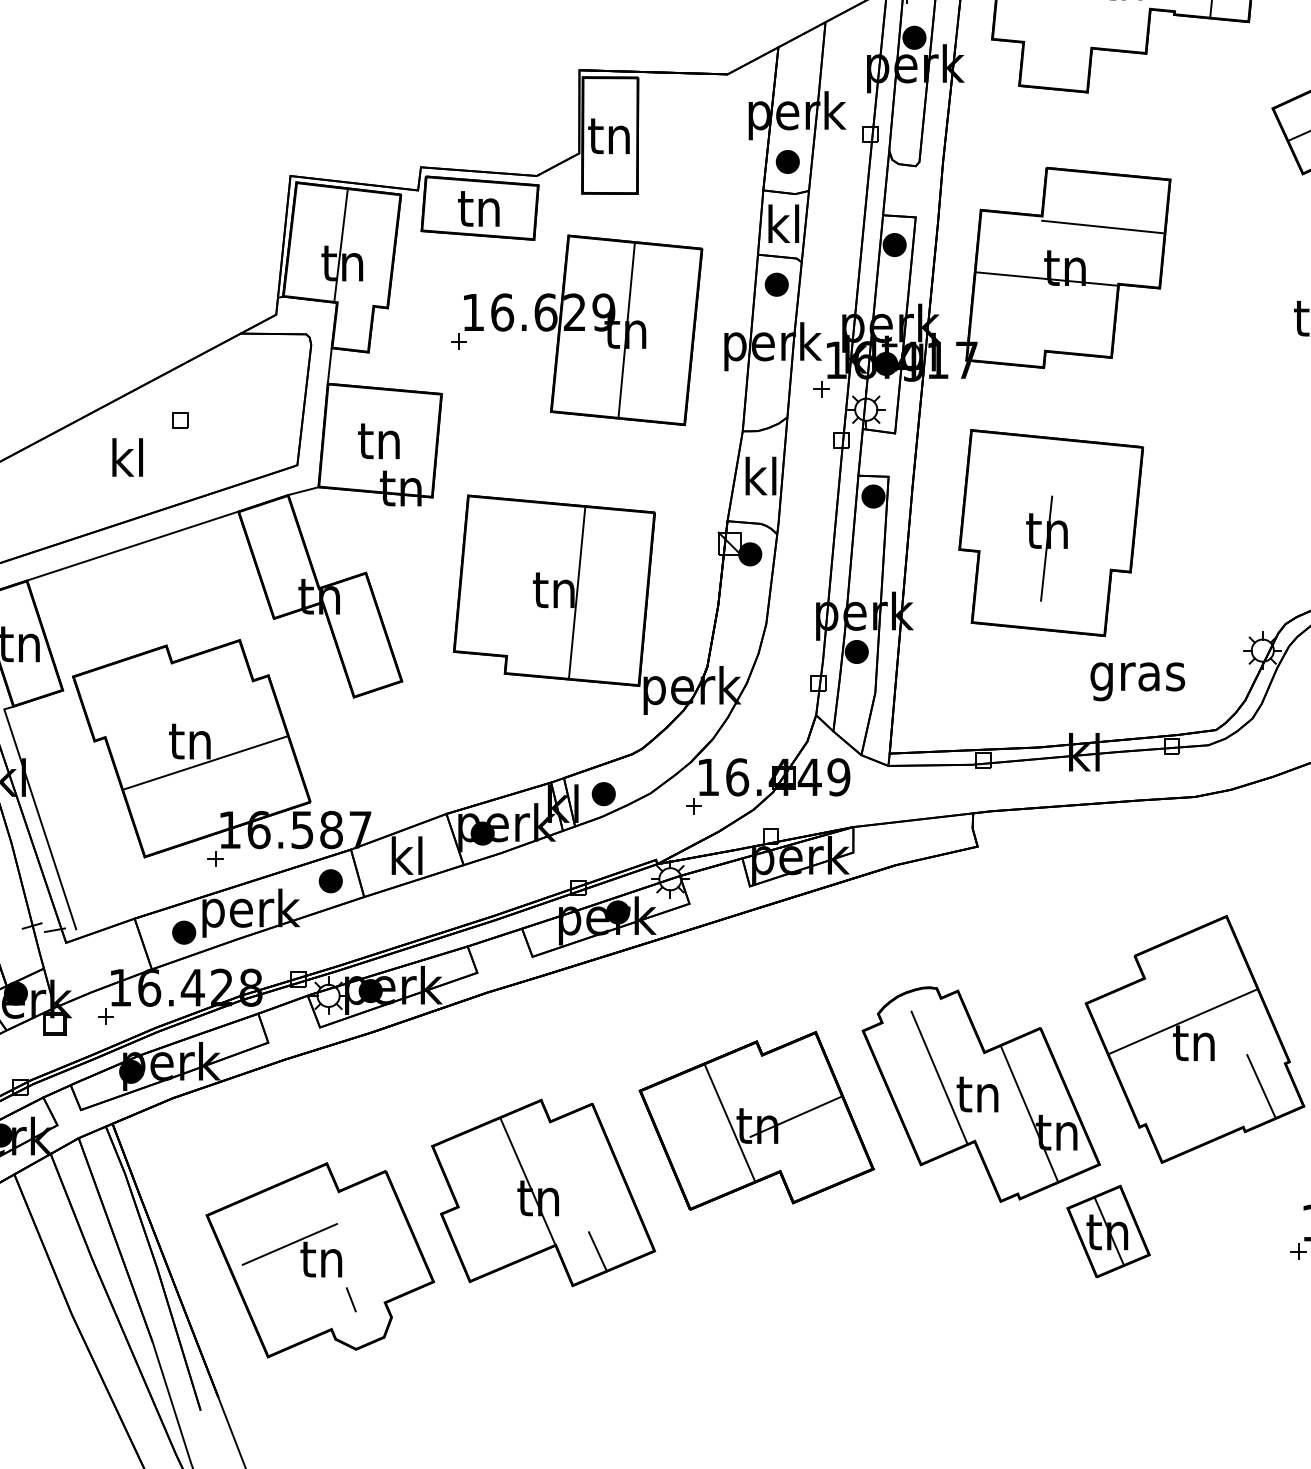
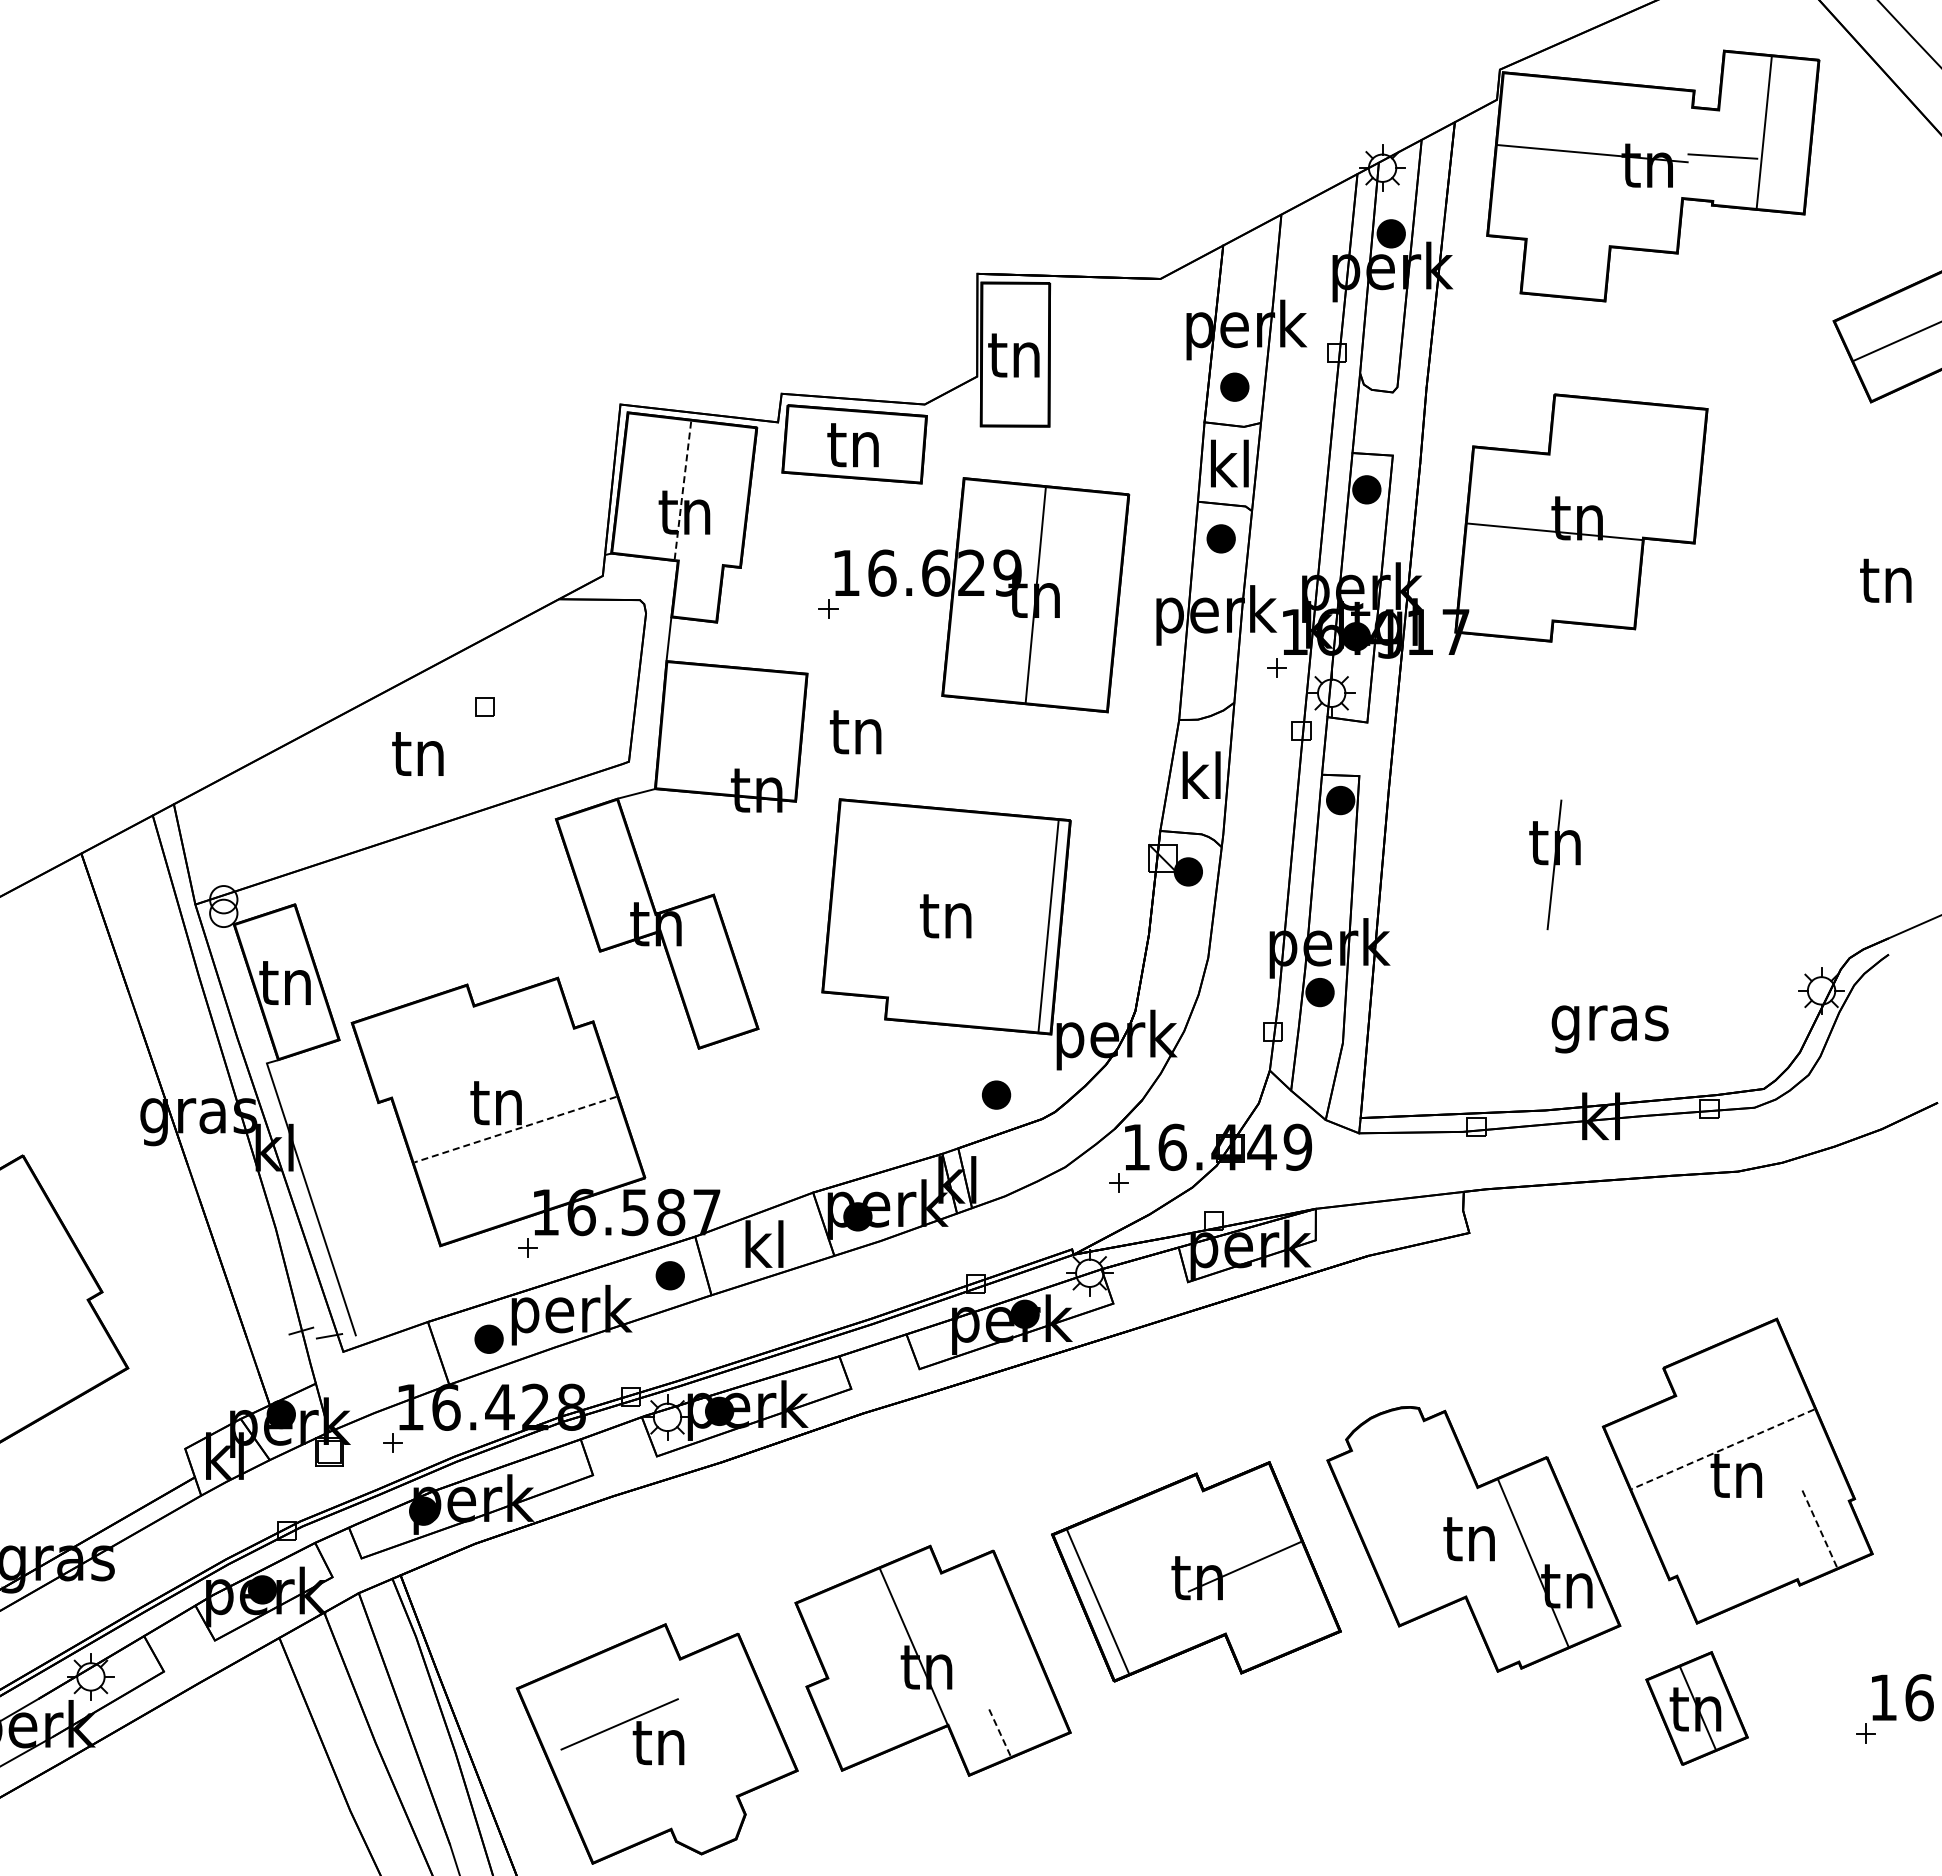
line: (1103, 226) -> (1624, 467), removed
line: (340, 245) -> (682, 490), solid -> dashed
text: (378, 441) -> (855, 732), moved
text: (126, 456) -> (417, 751), kl -> tn
part: (1050, 532) -> (1559, 845), removed
line: (132, 545) -> (425, 861), removed
line: (577, 592) -> (1048, 926), moved
text: (1137, 681) -> (1609, 1029), moved
line: (205, 762) -> (515, 1129), solid -> dashed
part: (603, 793) -> (996, 1094), moved
line: (1182, 1021) -> (1722, 1449), solid -> dashed
line: (938, 1076) -> (1421, 1517), removed
line: (1261, 1086) -> (1819, 1529), solid -> dashed
line: (730, 1123) -> (1098, 1602), moved
part: (1108, 1231) -> (1696, 1708), moved
line: (597, 1250) -> (999, 1732), solid -> dashed
line: (351, 1299) -> (695, 1792), removed

